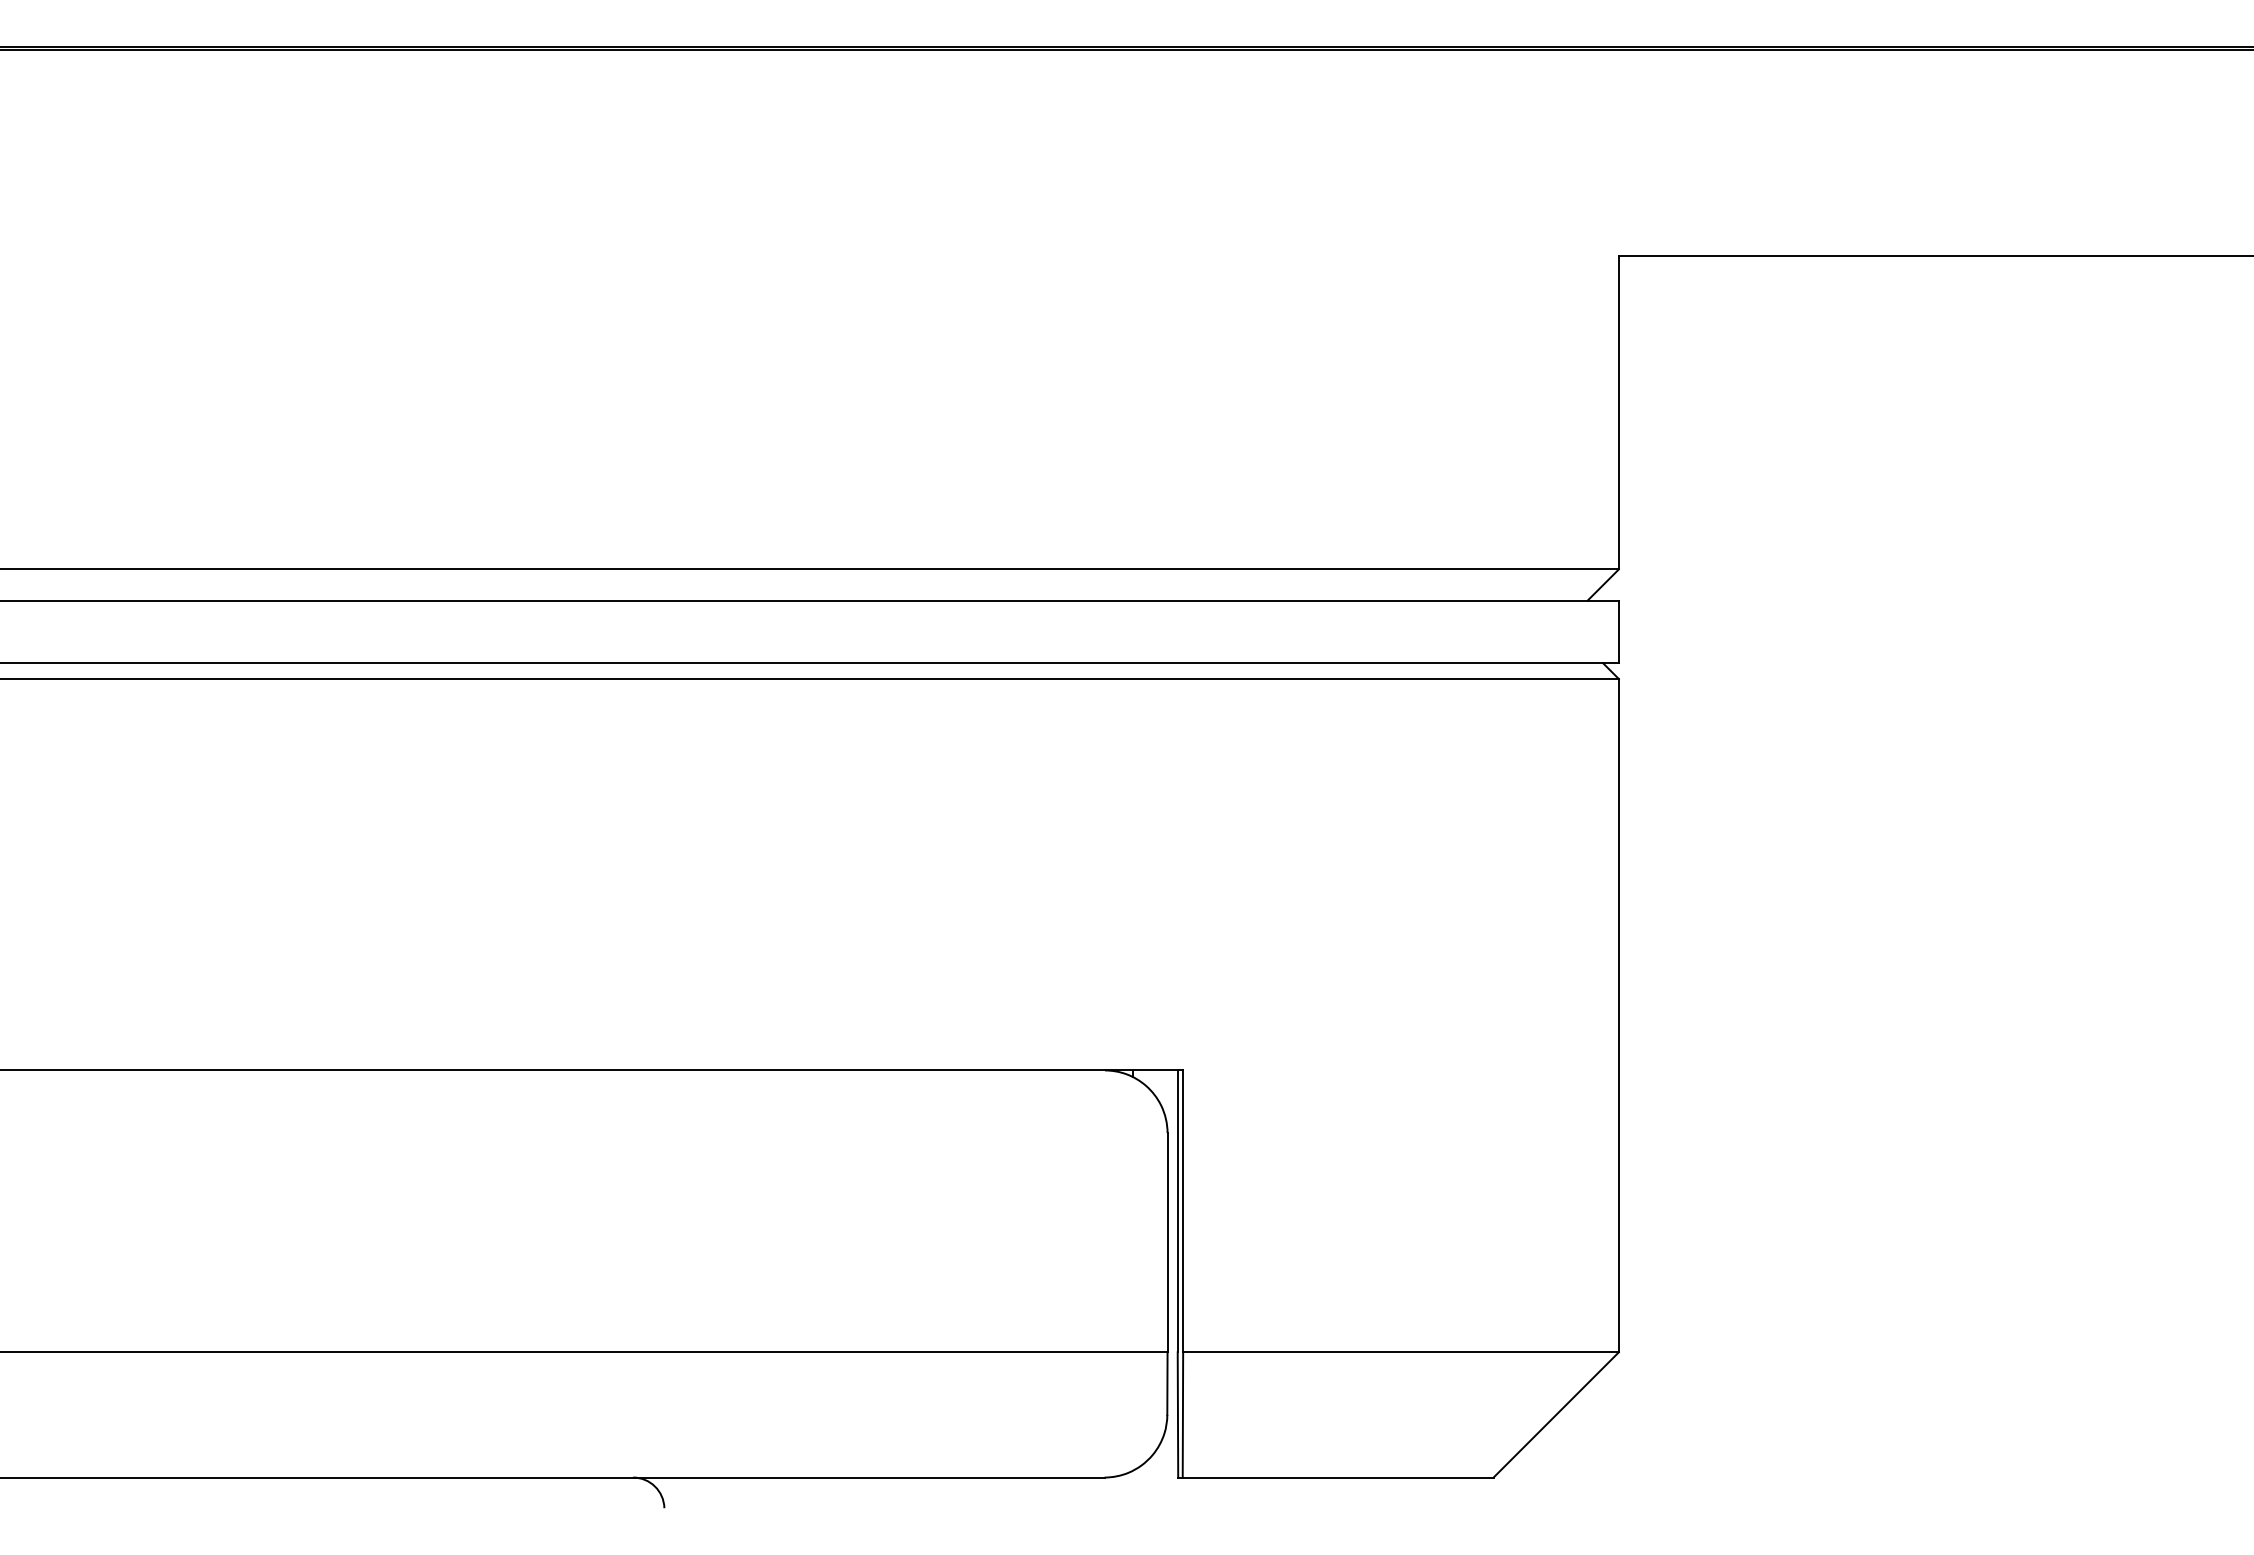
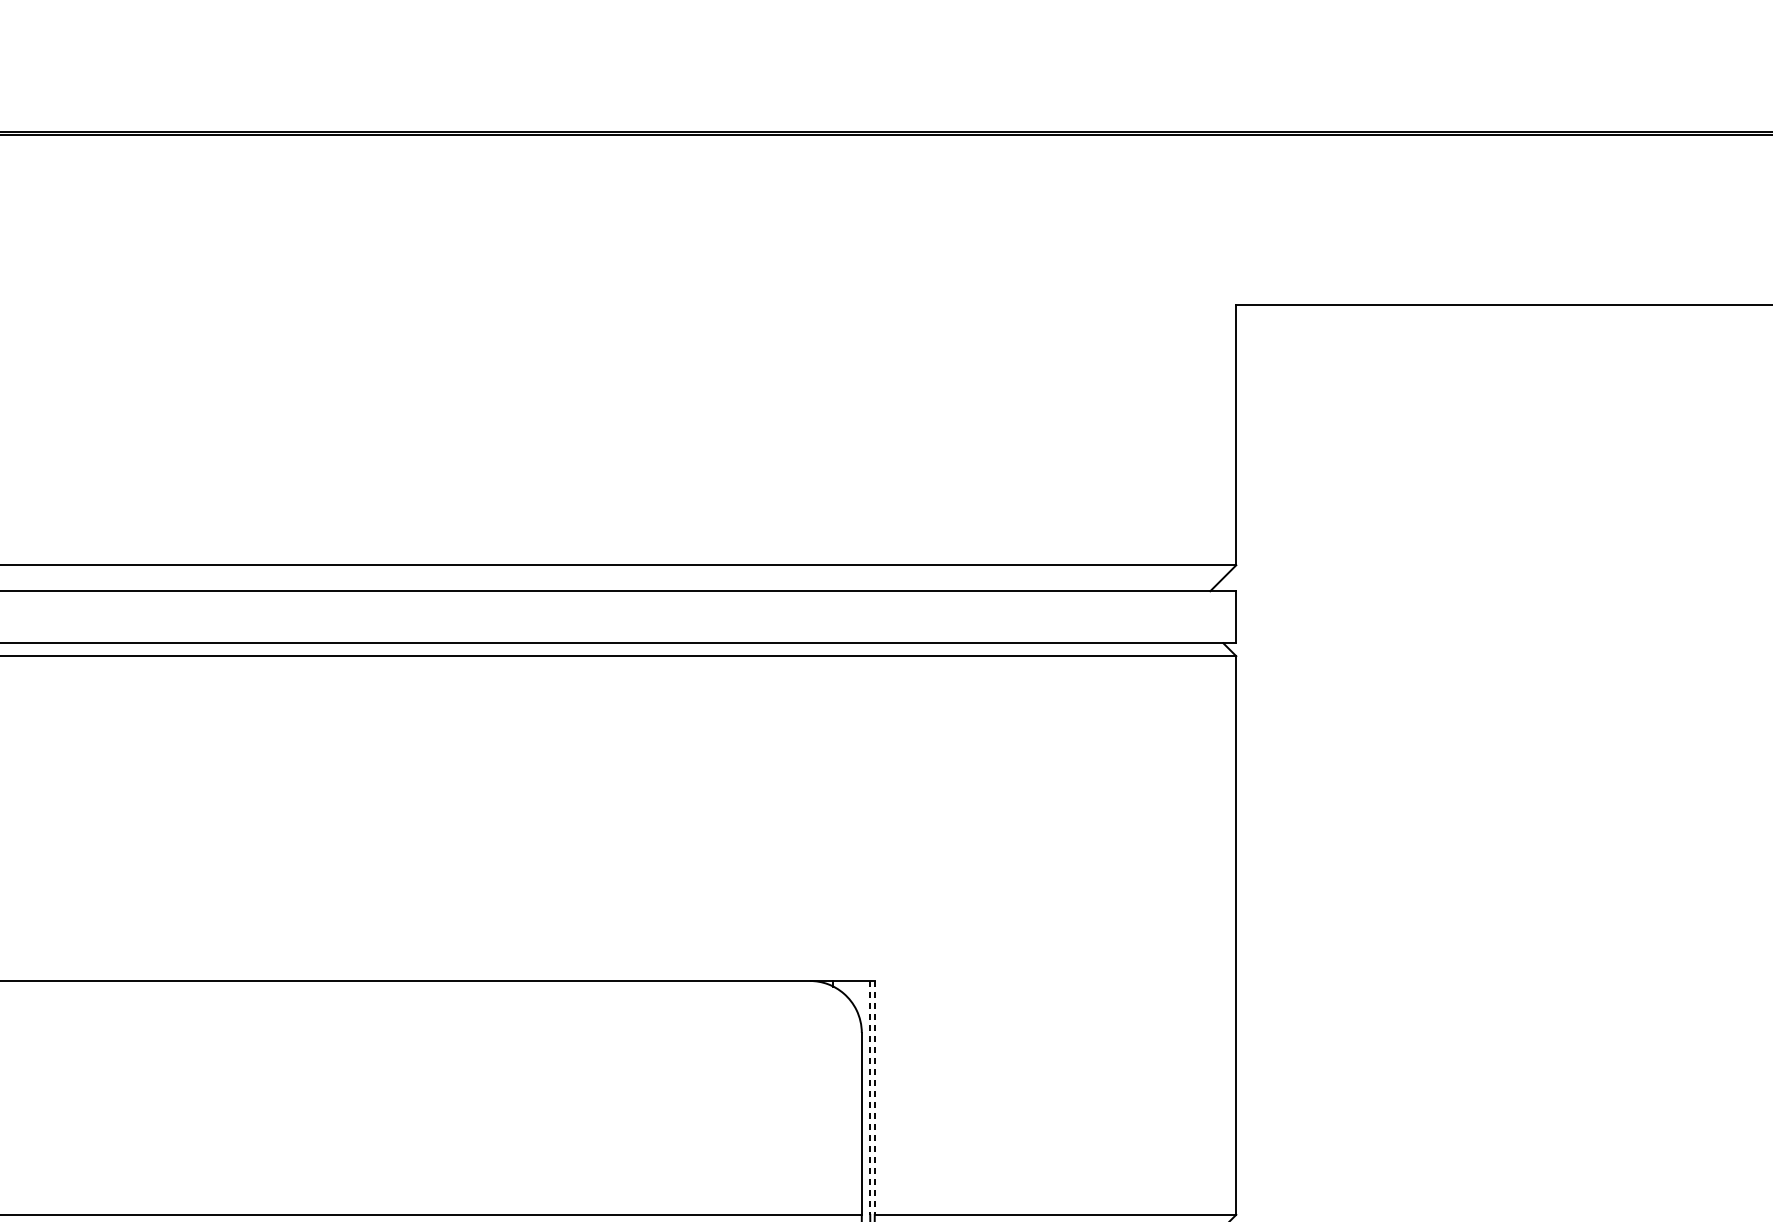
line: (1177, 1211) -> (870, 1097), solid -> dashed
line: (1183, 1211) -> (875, 1097), solid -> dashed

